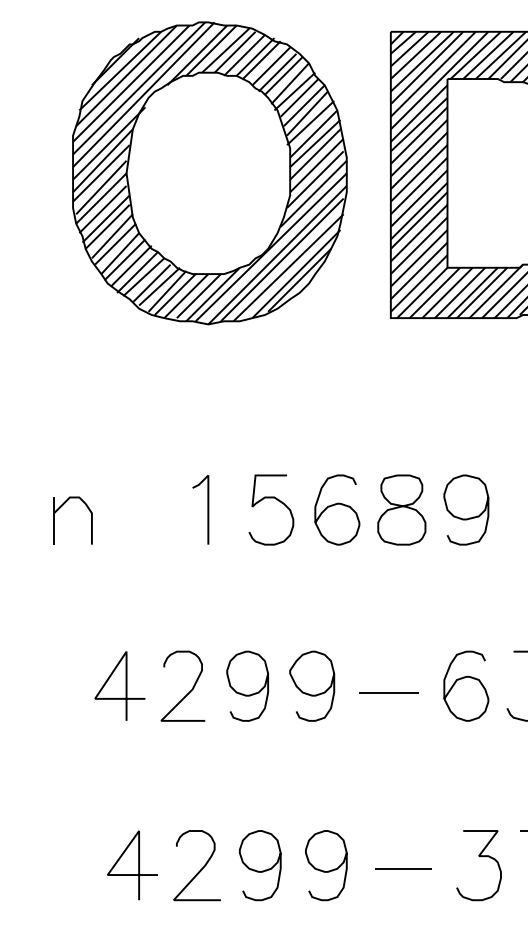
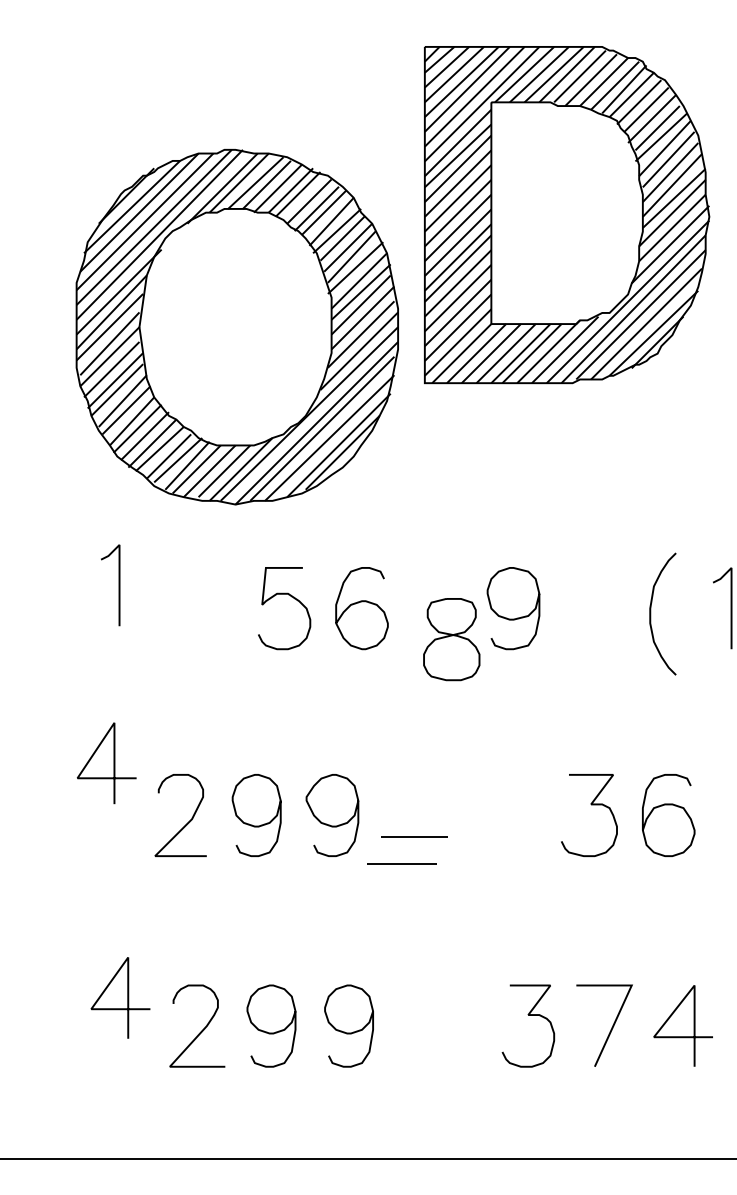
part: (209, 173) -> (236, 327), moved
part: (61, 507) -> (37, 605), removed
curve: (207, 509) -> (118, 585), moved
part: (401, 509) -> (451, 639), moved
curve: (463, 678) -> (510, 806), removed
curve: (125, 686) -> (113, 763), moved
line: (388, 692) -> (401, 863), moved
curve: (138, 865) -> (127, 997), moved
line: (403, 868) -> (414, 836), moved

